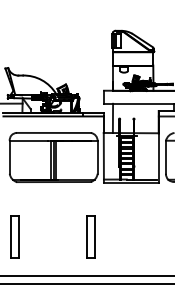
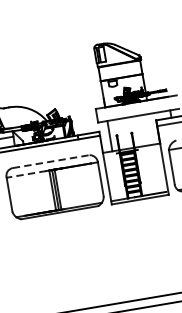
line: (53, 132) -> (50, 161), solid -> dashed
line: (28, 140) -> (26, 173), solid -> dashed
part: (14, 236) -> (28, 276), removed
part: (90, 236) -> (107, 262), removed

